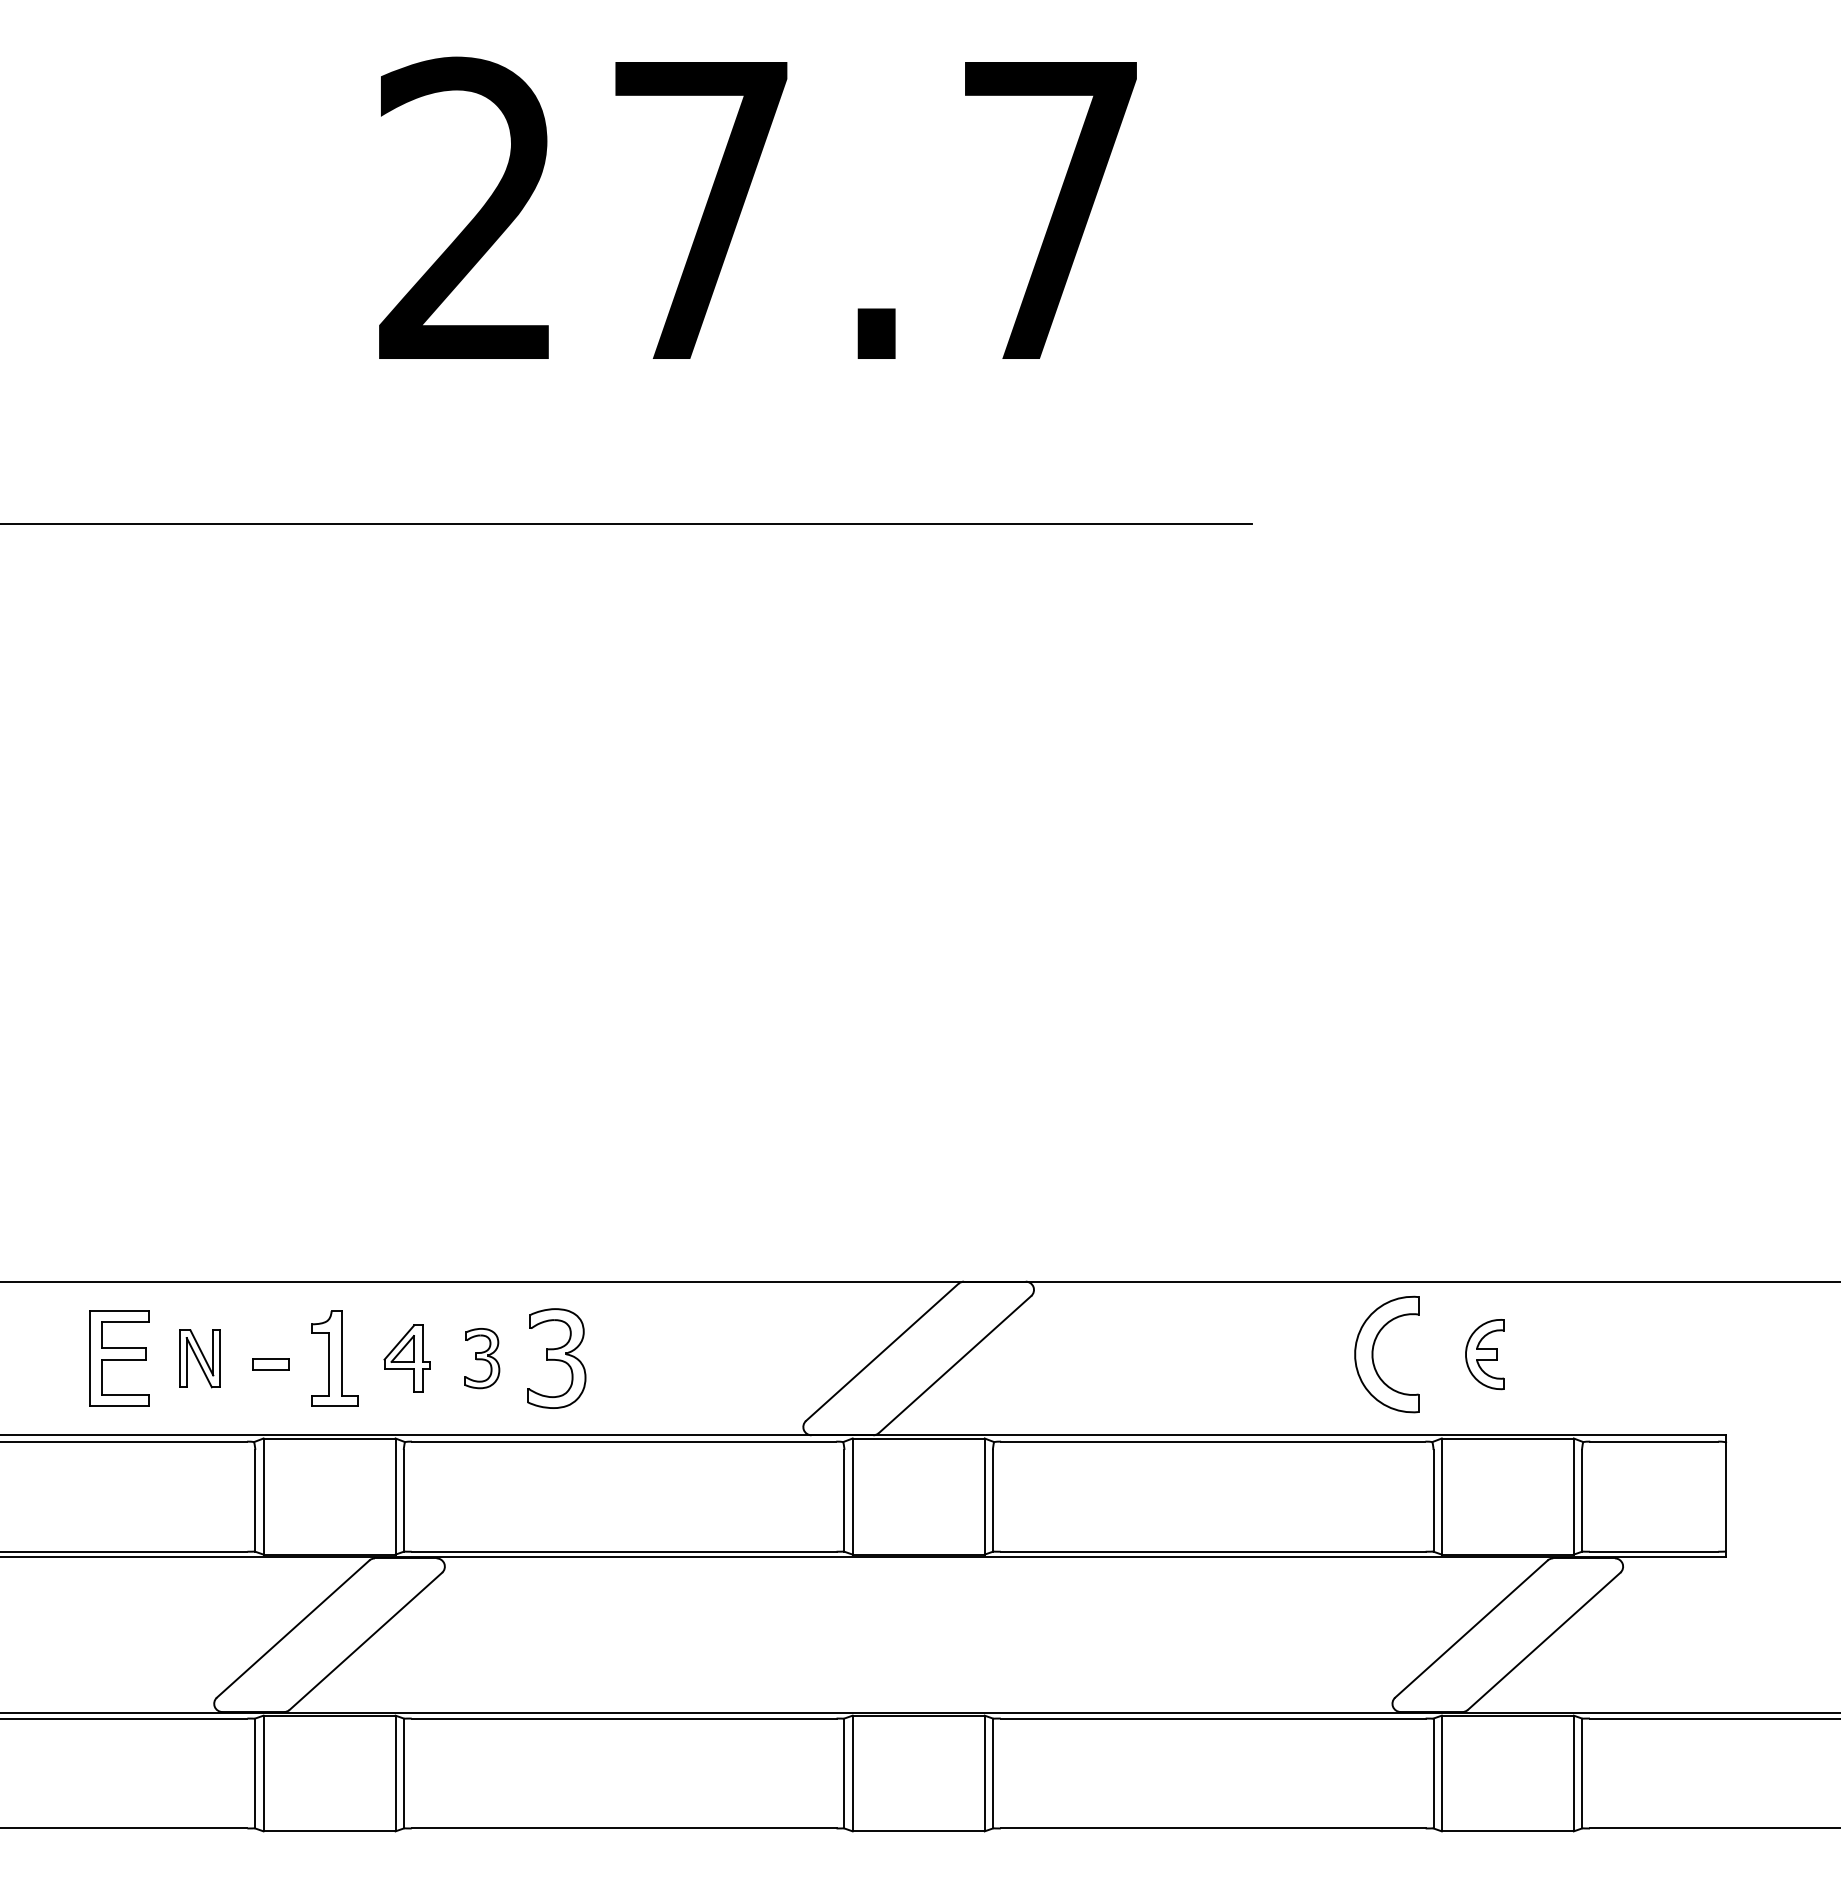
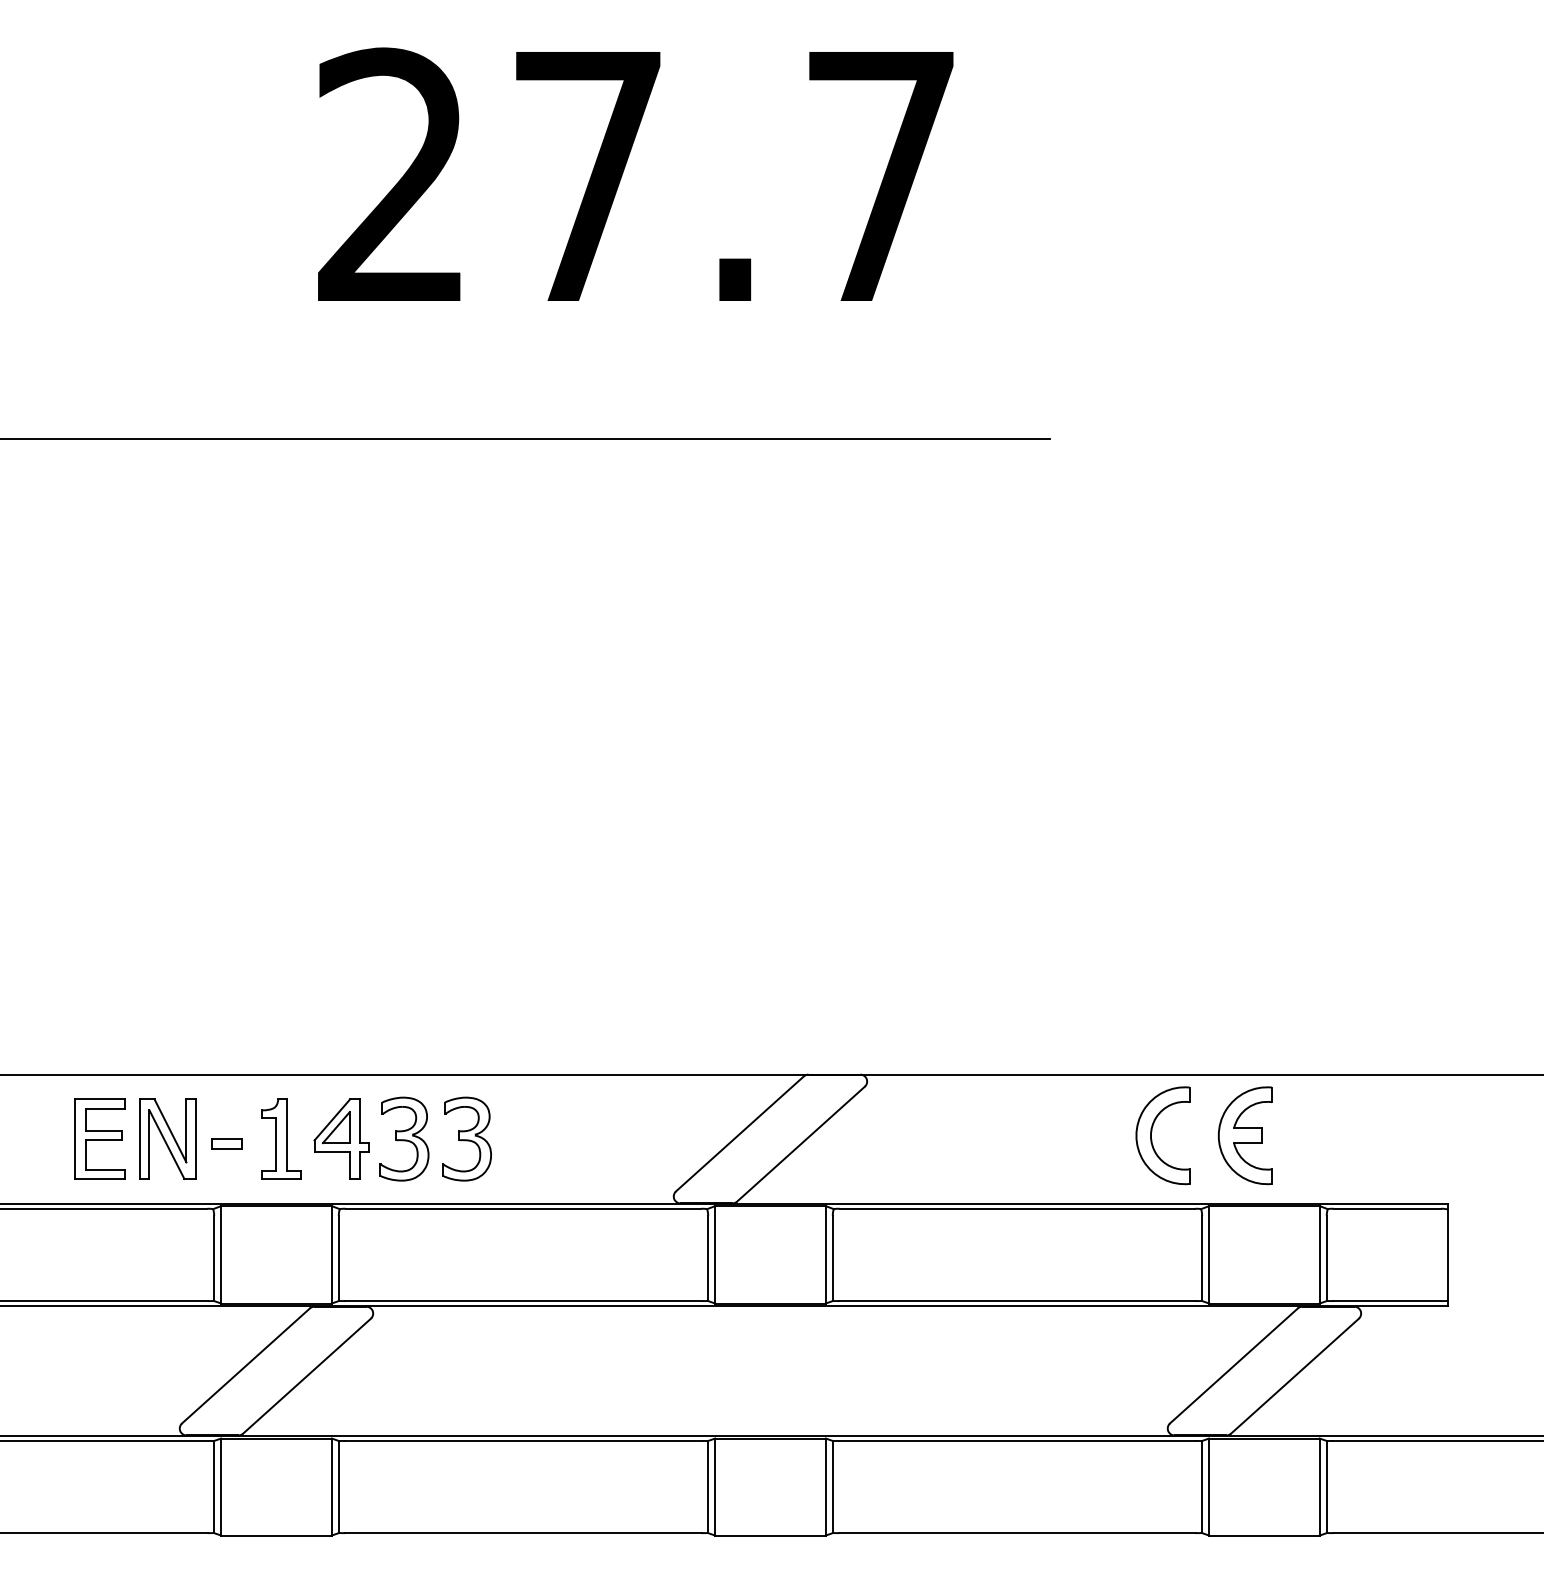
part: (1484, 1354) -> (1244, 1135), size x1.67
part: (199, 1358) -> (167, 1139), size x1.67
part: (406, 1358) -> (341, 1139), size x1.43
part: (481, 1358) -> (403, 1139), size x1.67

